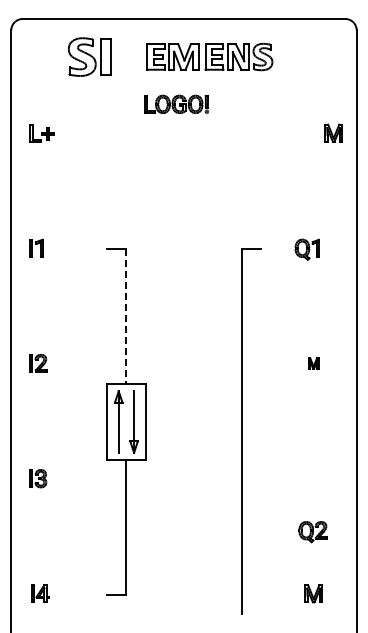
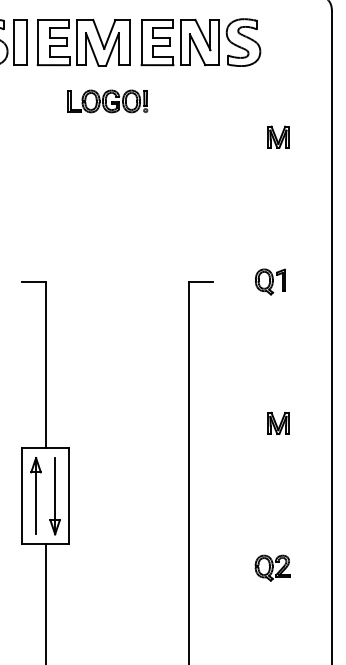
part: (209, 56) -> (148, 41), size x1.43
part: (333, 132) -> (278, 136), moved
line: (126, 316) -> (45, 365), dashed -> solid
part: (313, 363) -> (278, 423), size x1.67
part: (312, 532) -> (271, 568), moved

